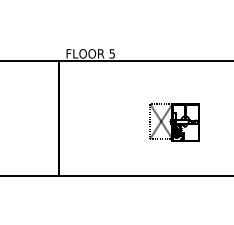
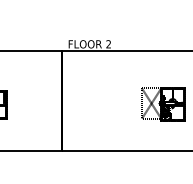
text: (111, 53) -> (108, 44), 5 -> 2

